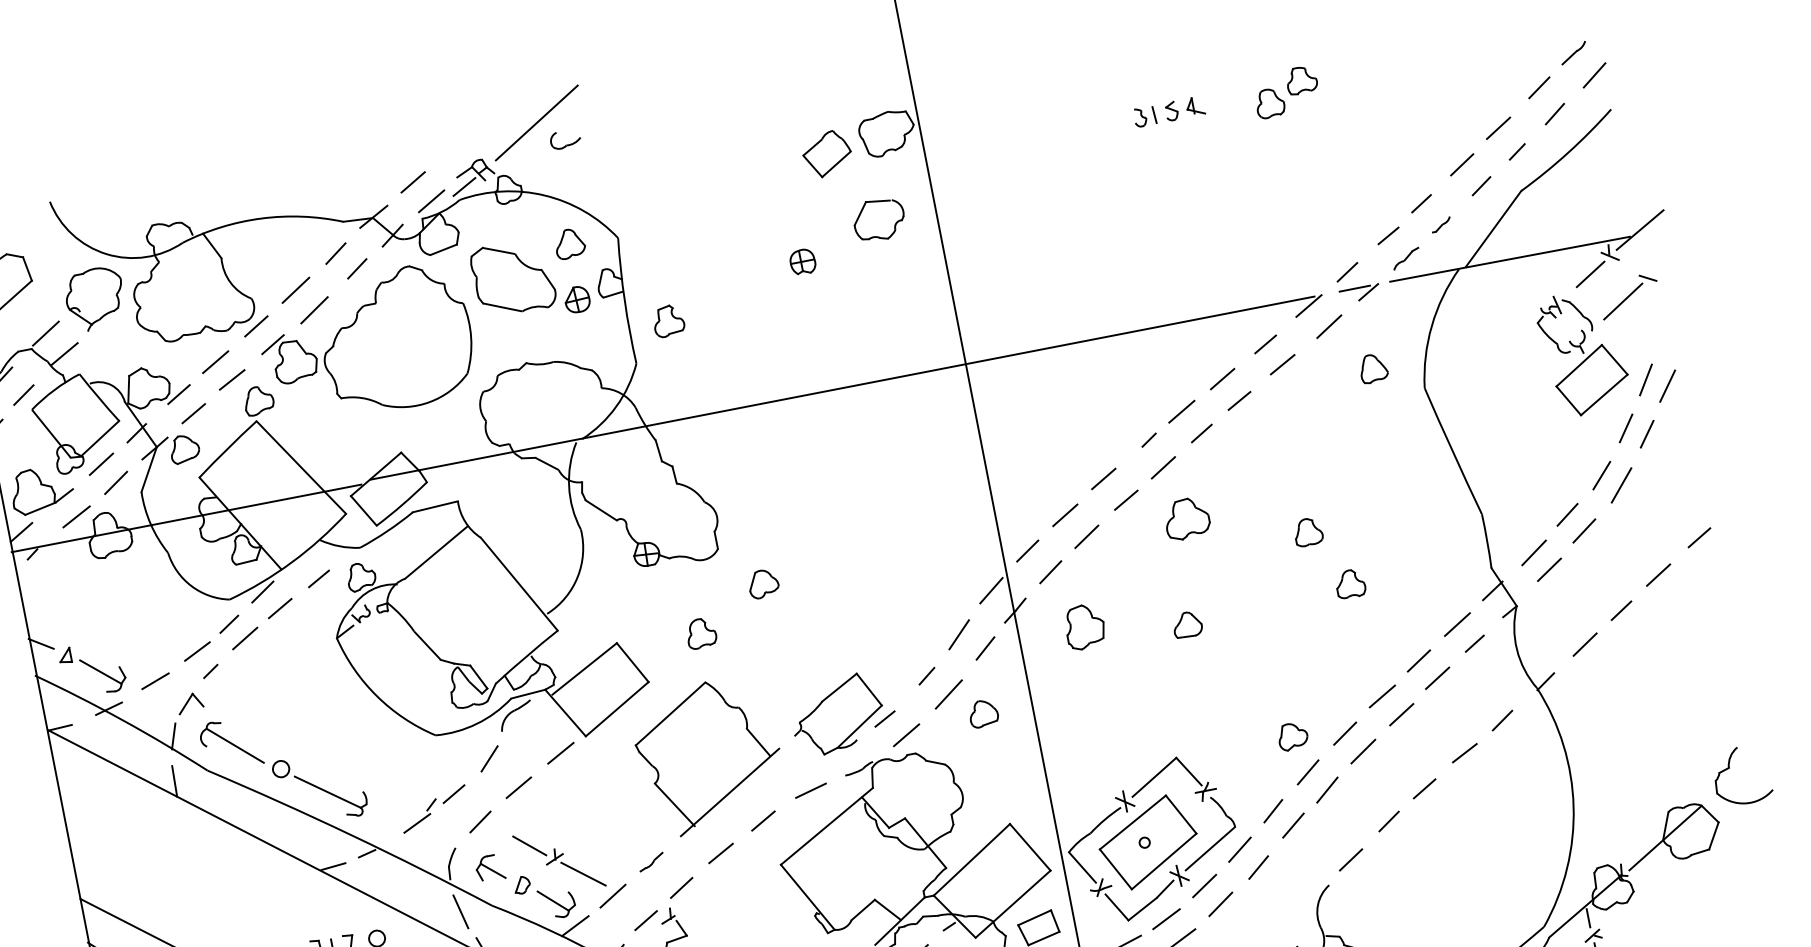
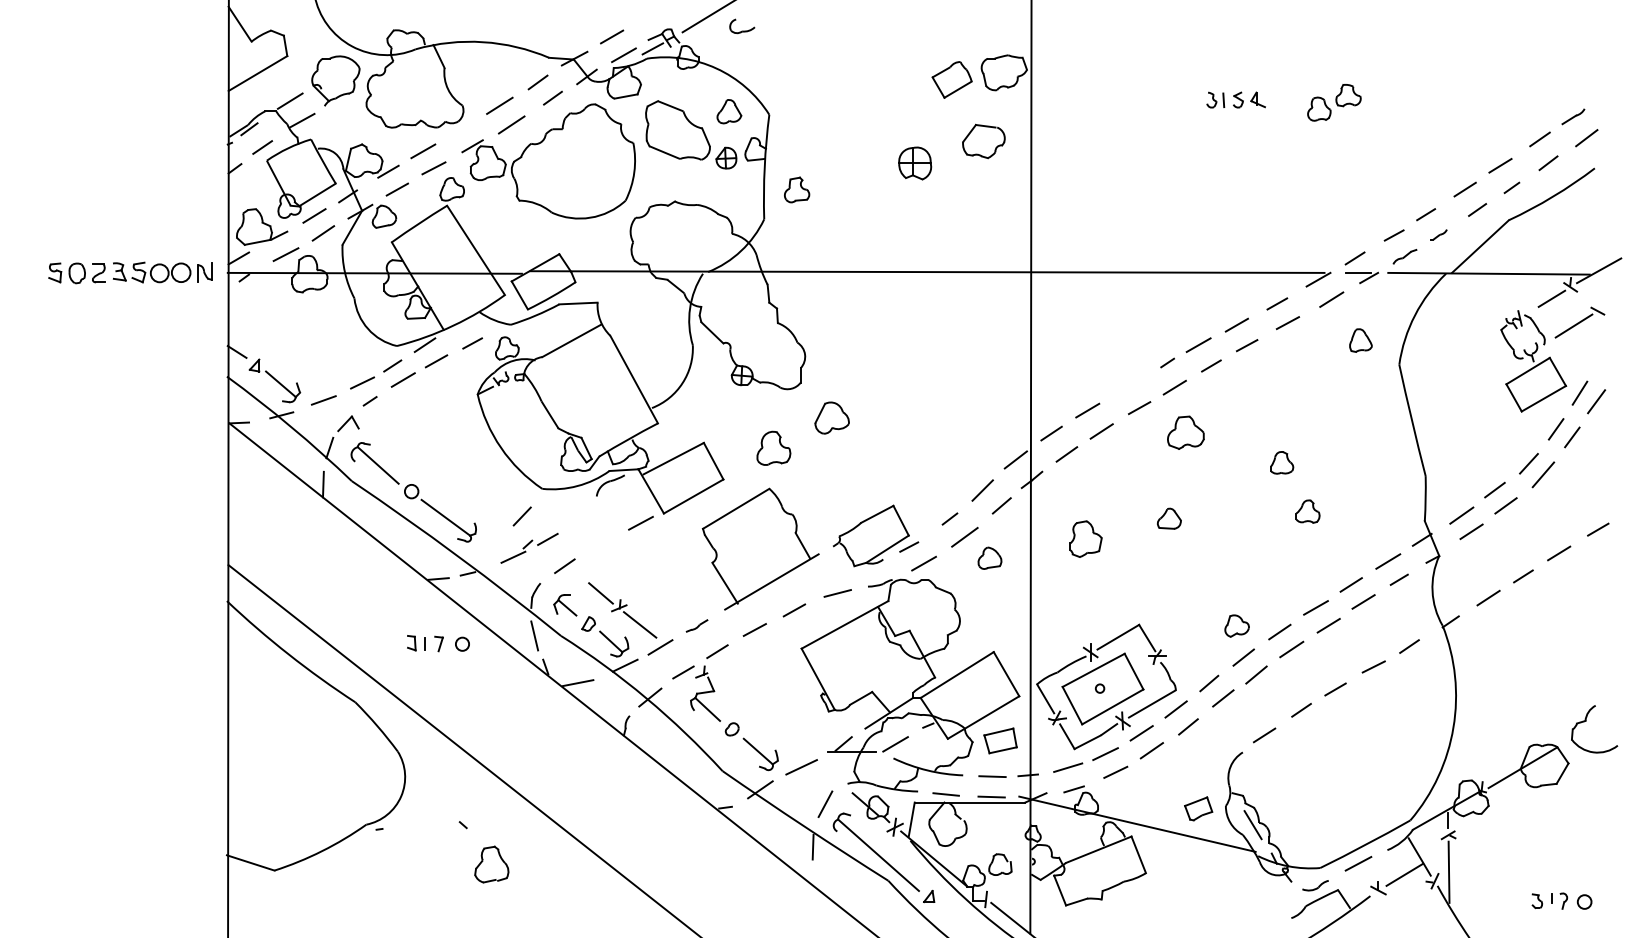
part: (803, 261) -> (915, 163), size x1.6
line: (255, 326) -> (461, 128), removed
line: (1103, 478) -> (1124, 386), removed
part: (763, 584) -> (832, 418), size x1.4
part: (1084, 626) -> (1085, 538), moved
part: (700, 633) -> (773, 448), size x1.4
line: (488, 759) -> (521, 516), moved
line: (517, 787) -> (600, 544), removed

